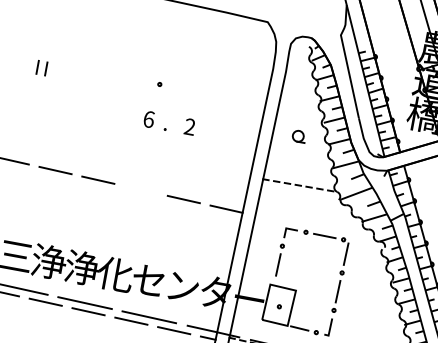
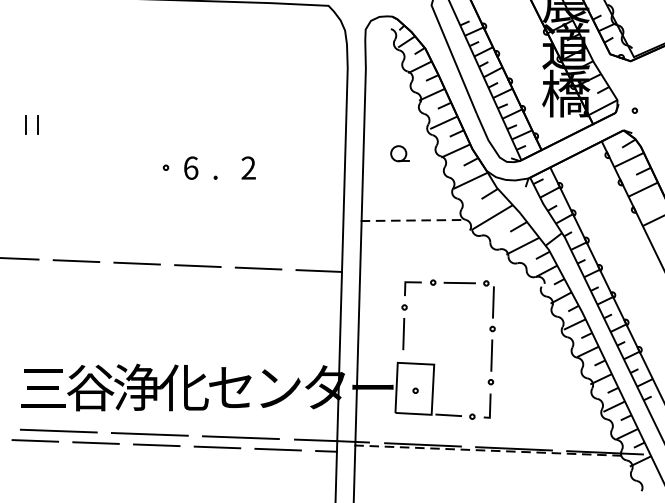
circle: (159, 84) -> (165, 167), moved
line: (140, 190) -> (197, 266), added
text: (49, 262) -> (90, 387), 浄 -> 谷

